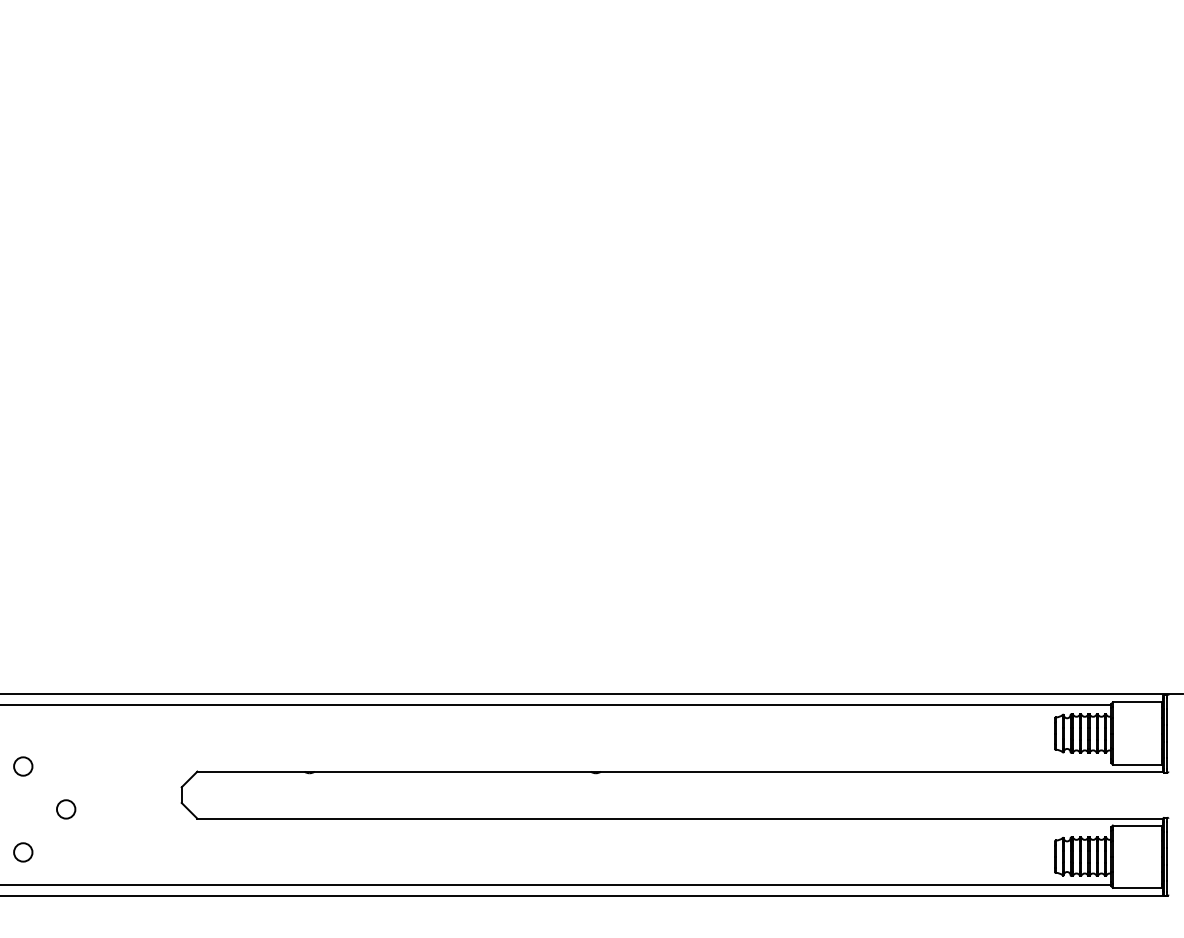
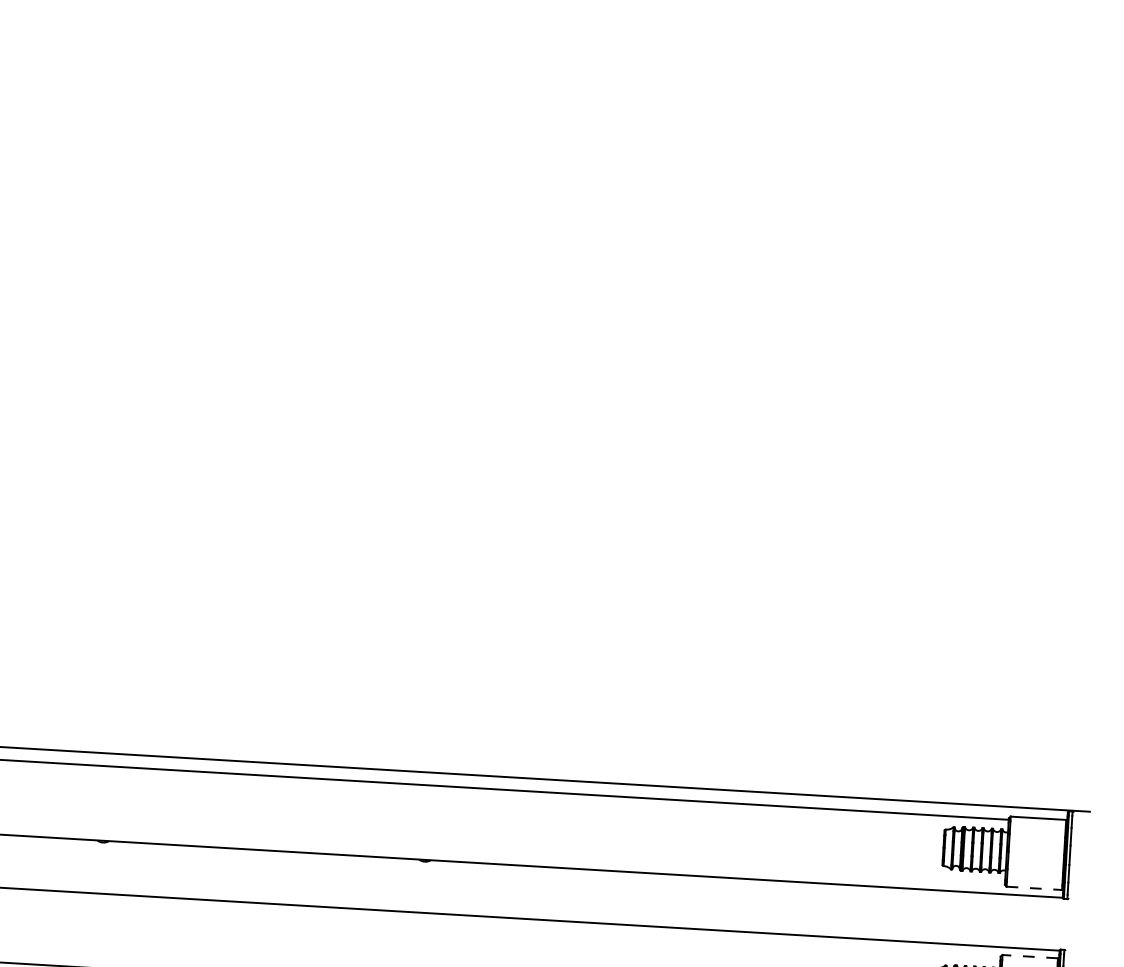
line: (1137, 764) -> (1034, 888), solid -> dashed
line: (1137, 825) -> (1030, 956), solid -> dashed

